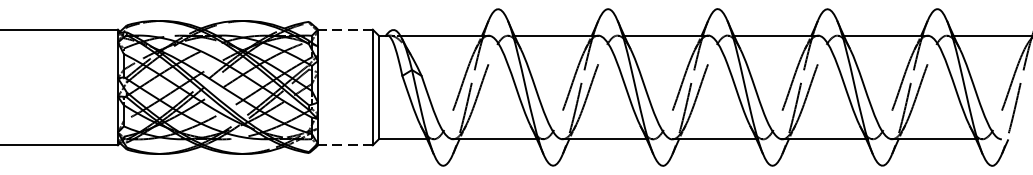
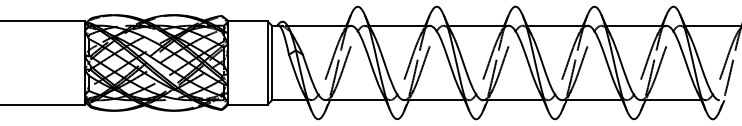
line: (346, 29) -> (248, 21), dashed -> solid
line: (346, 145) -> (248, 104), dashed -> solid

